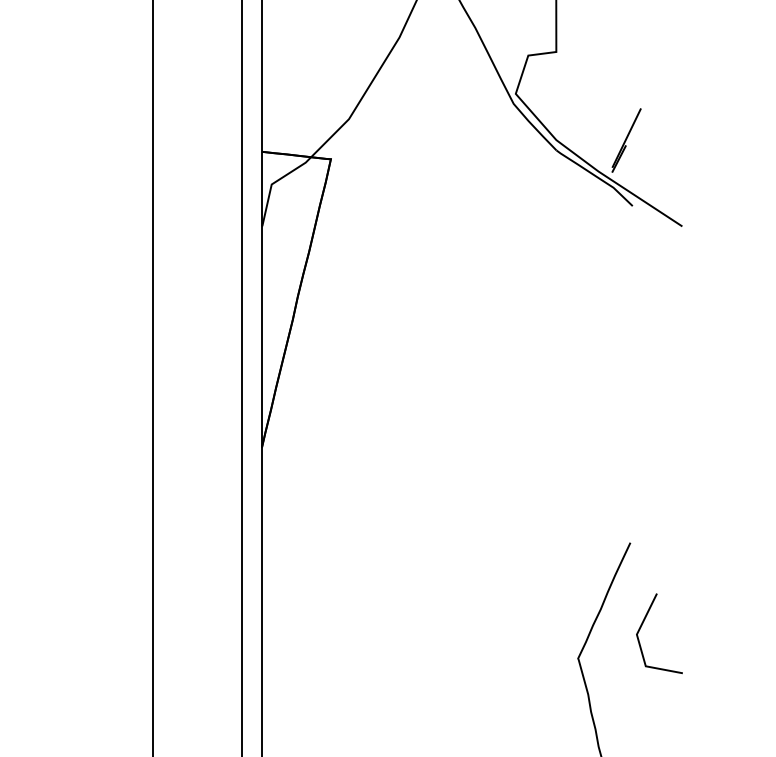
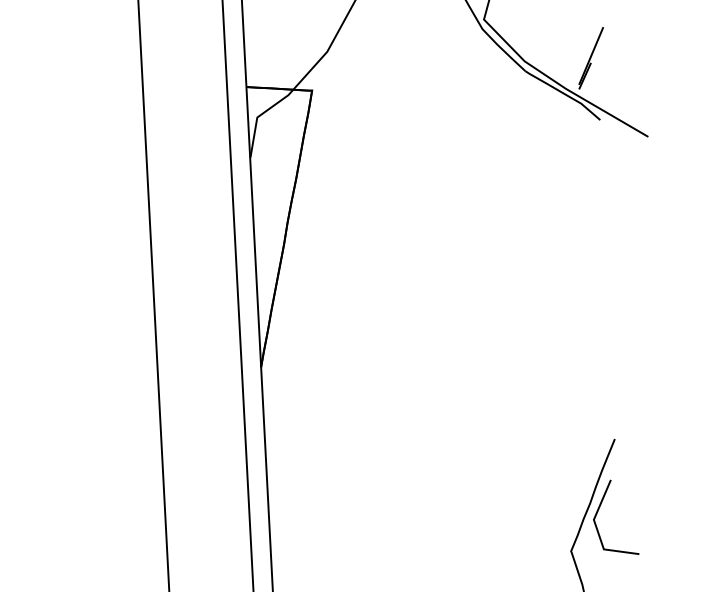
line: (642, 625) -> (598, 510), moved

